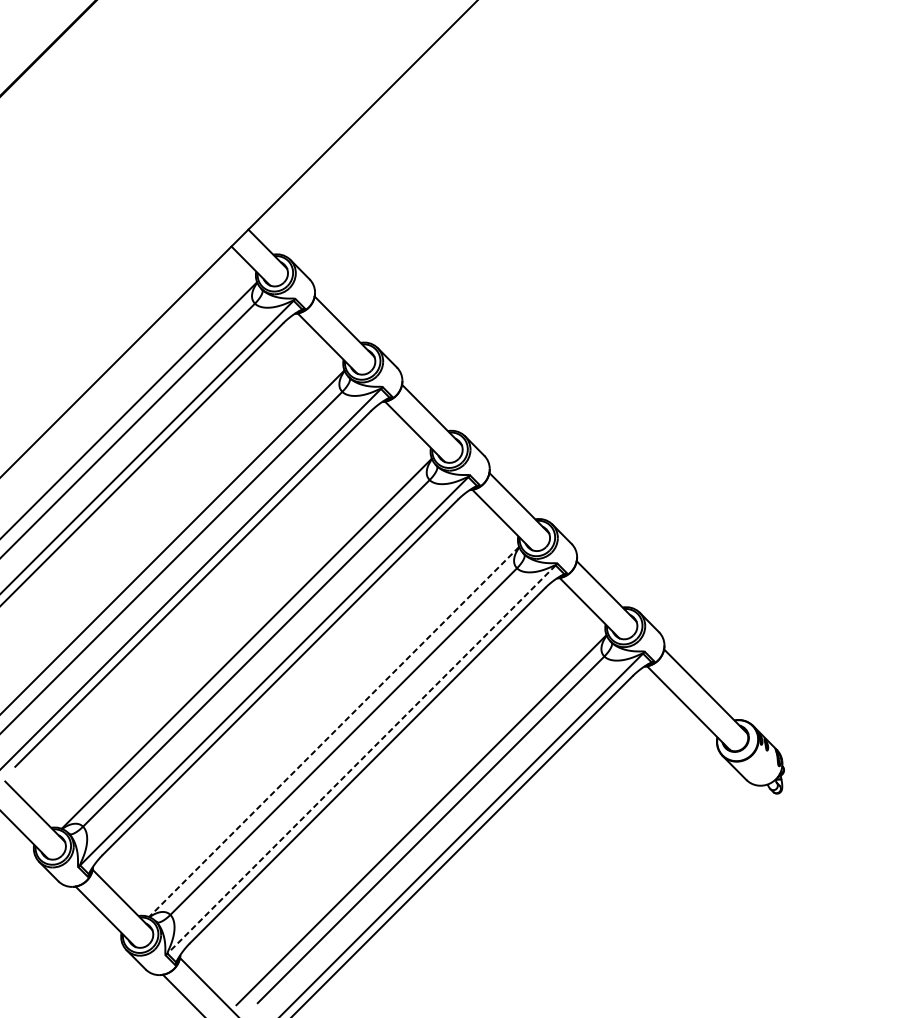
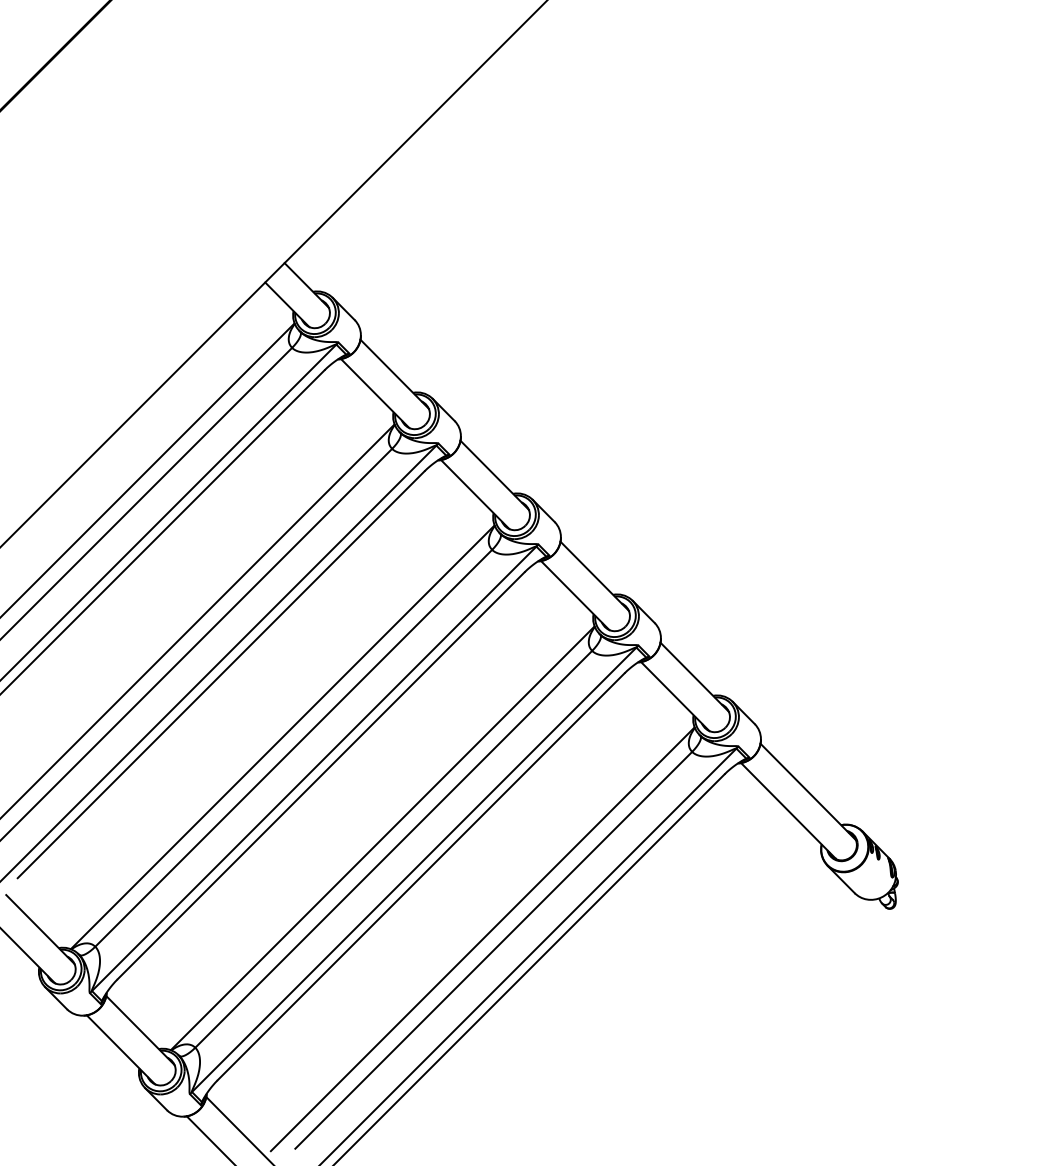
line: (333, 732) -> (382, 838), dashed -> solid
line: (360, 760) -> (413, 870), dashed -> solid

